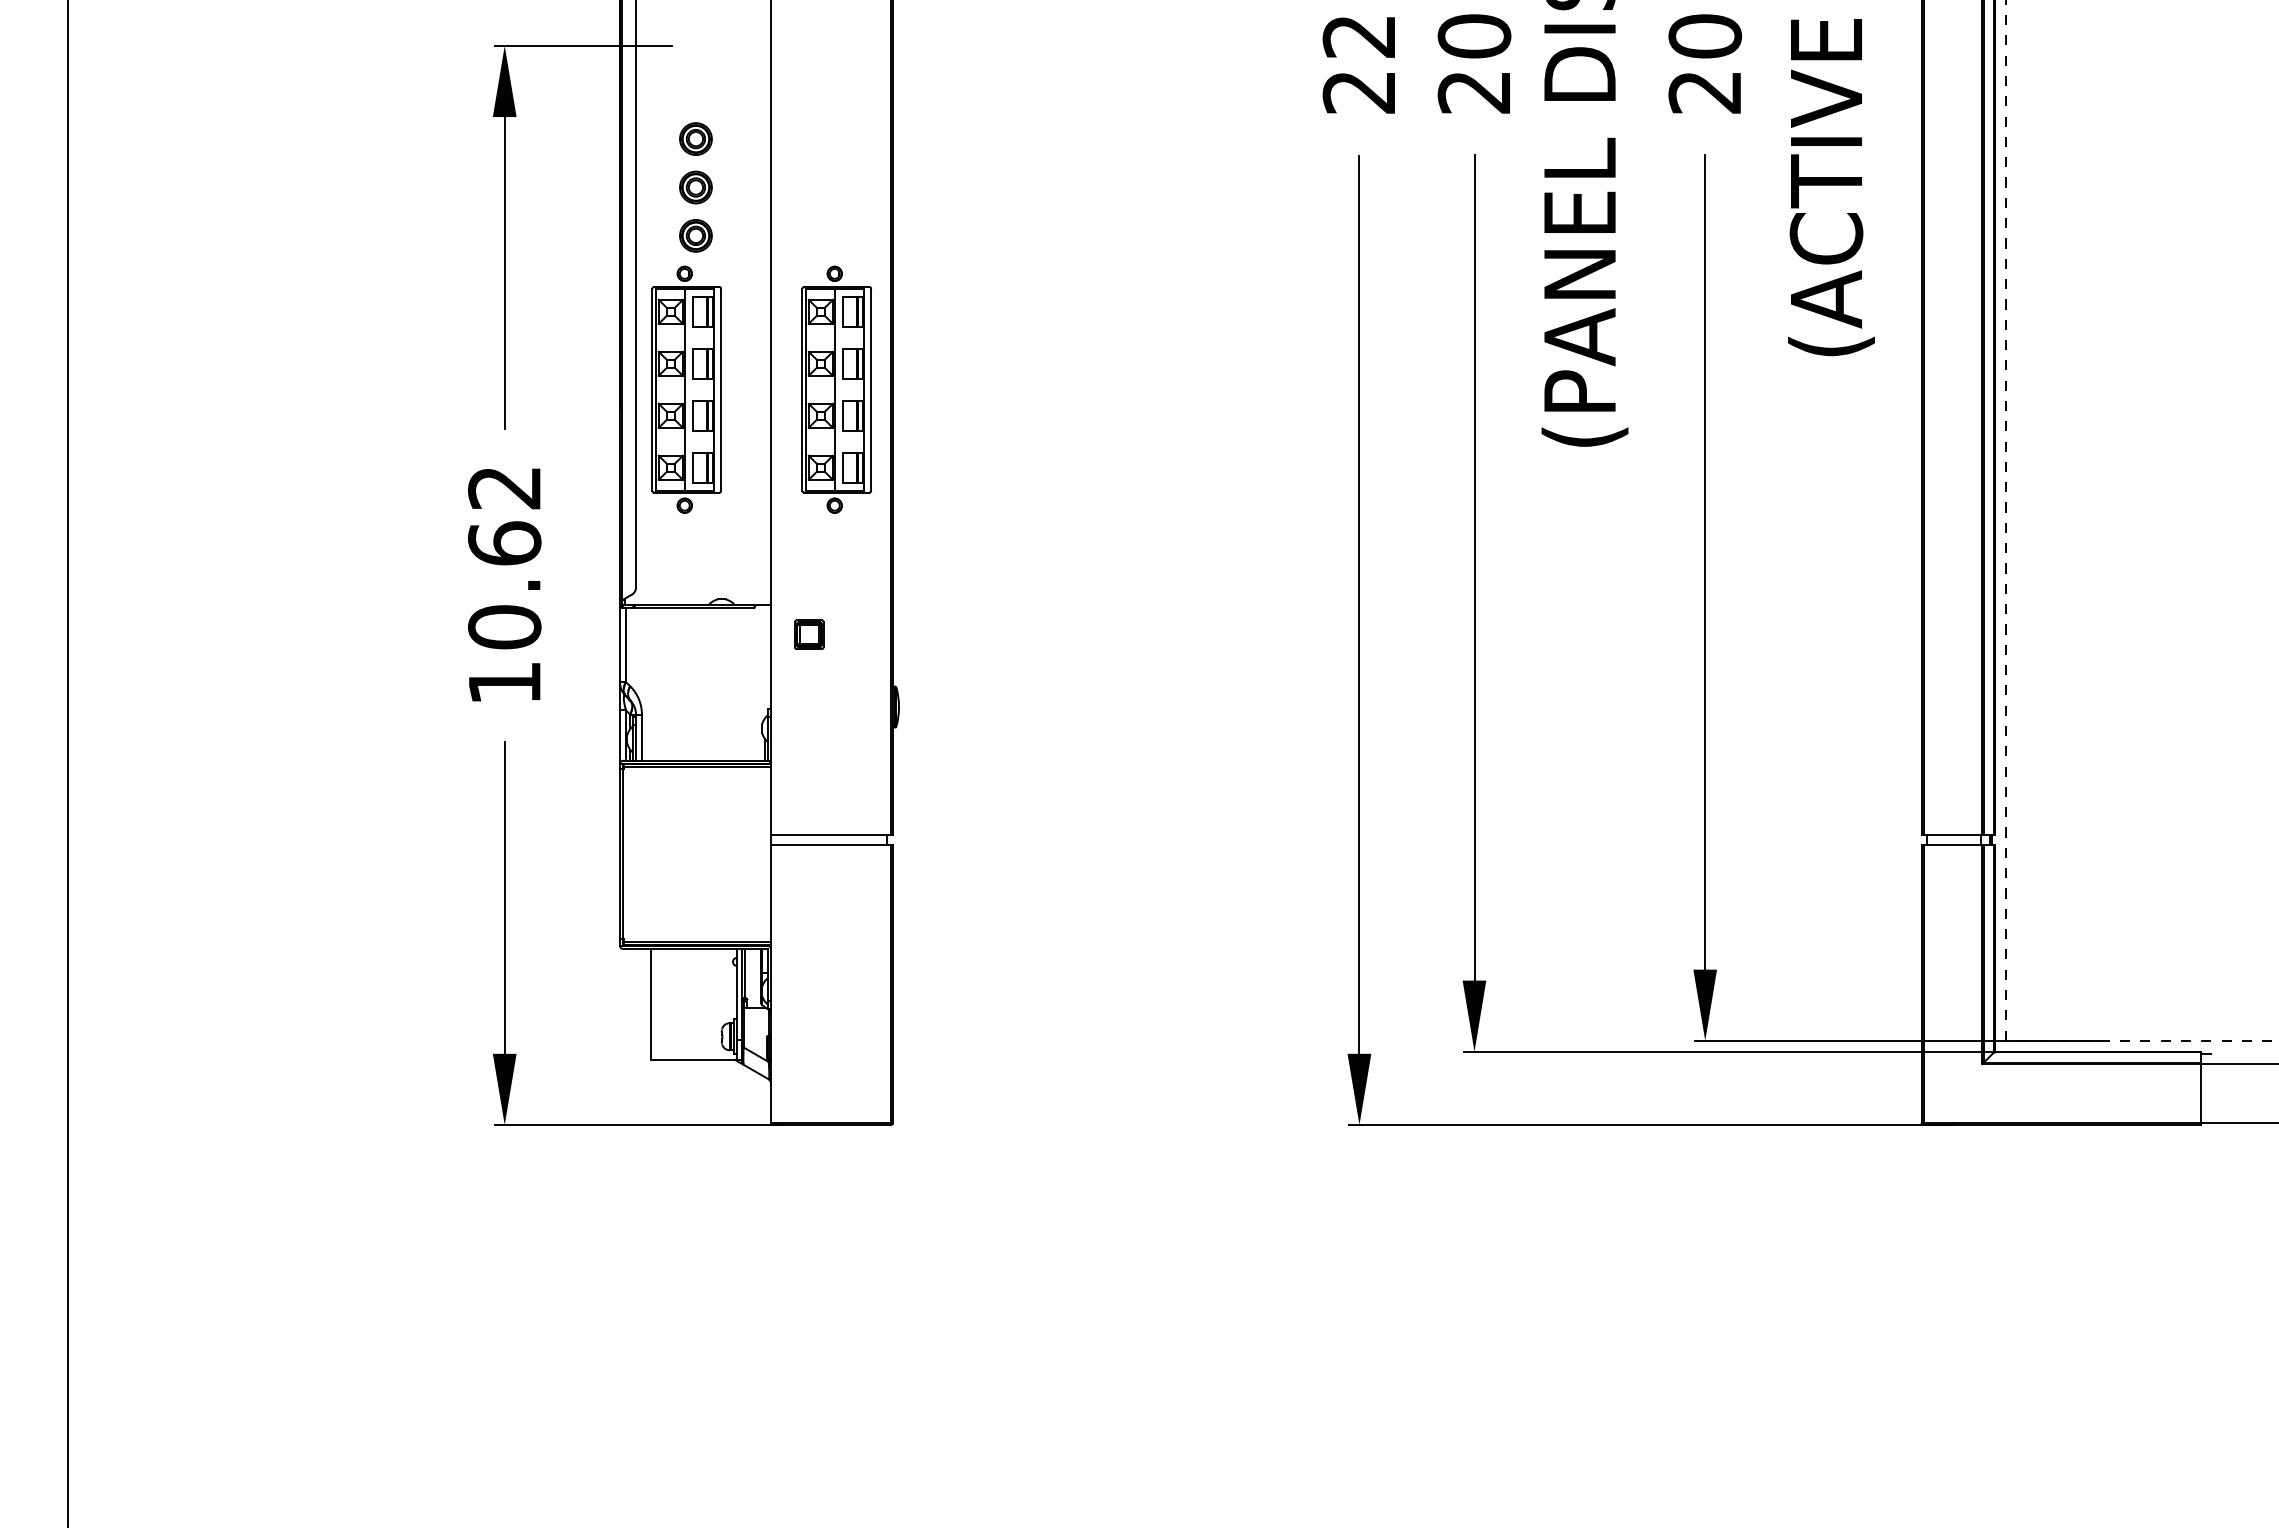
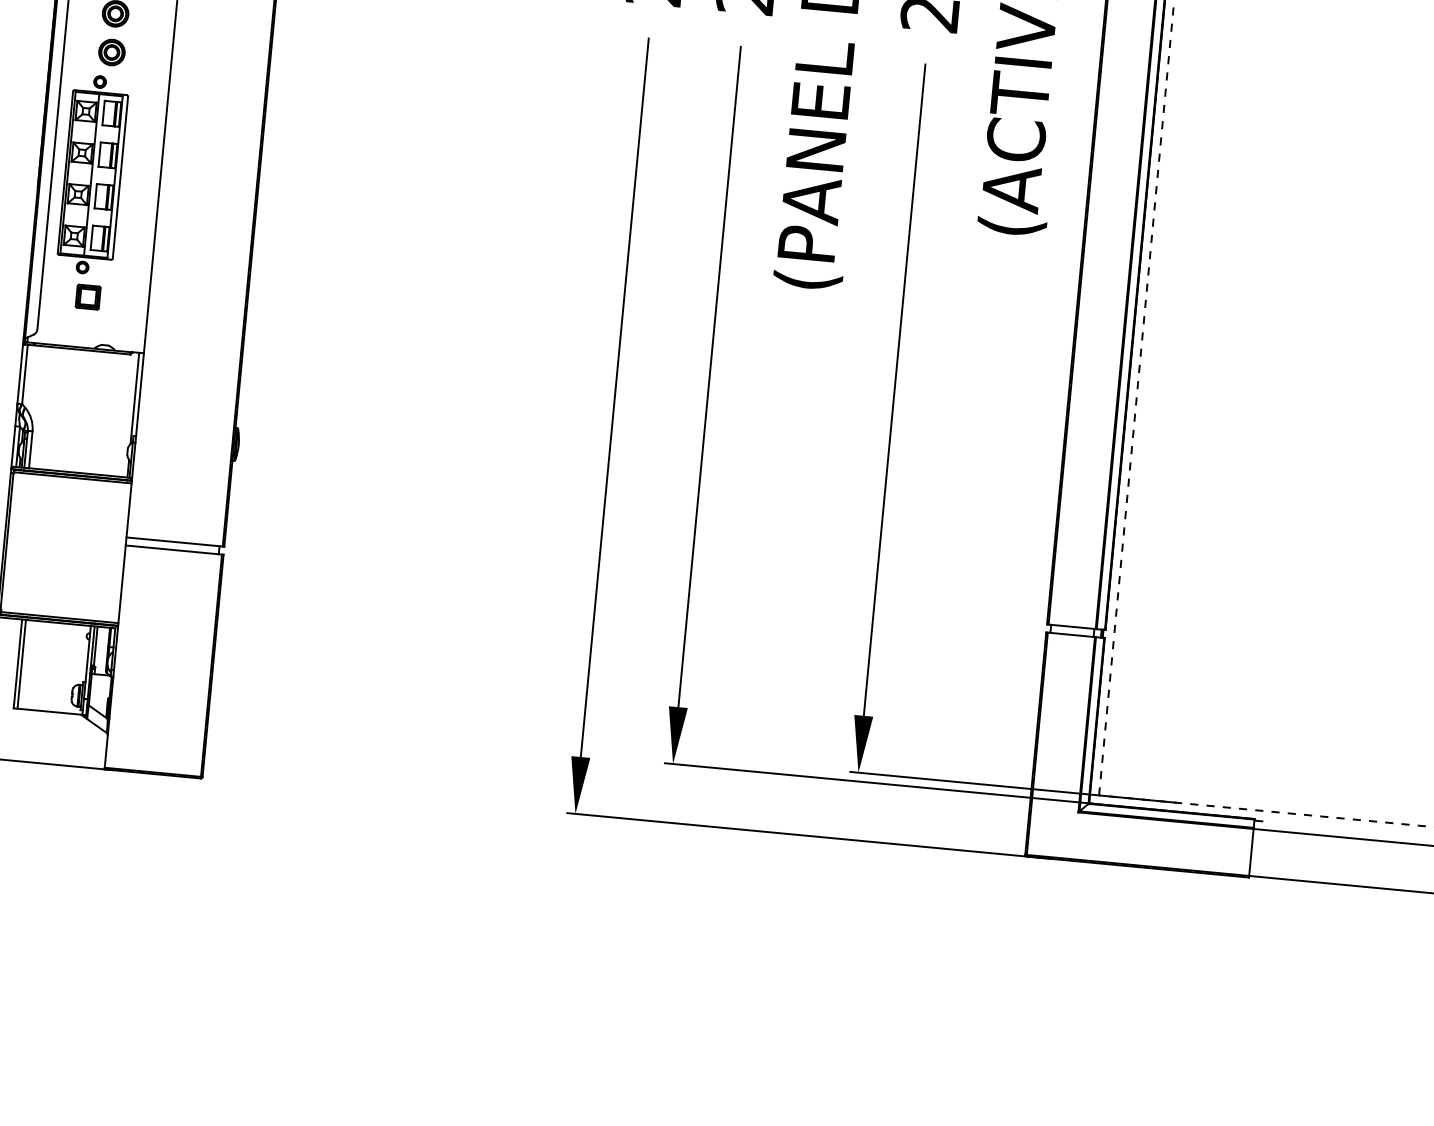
part: (836, 389) -> (212, 186), removed
part: (809, 634) -> (88, 296), moved
line: (764, 661) -> (134, 398), added
line: (655, 1003) -> (21, 663), added

